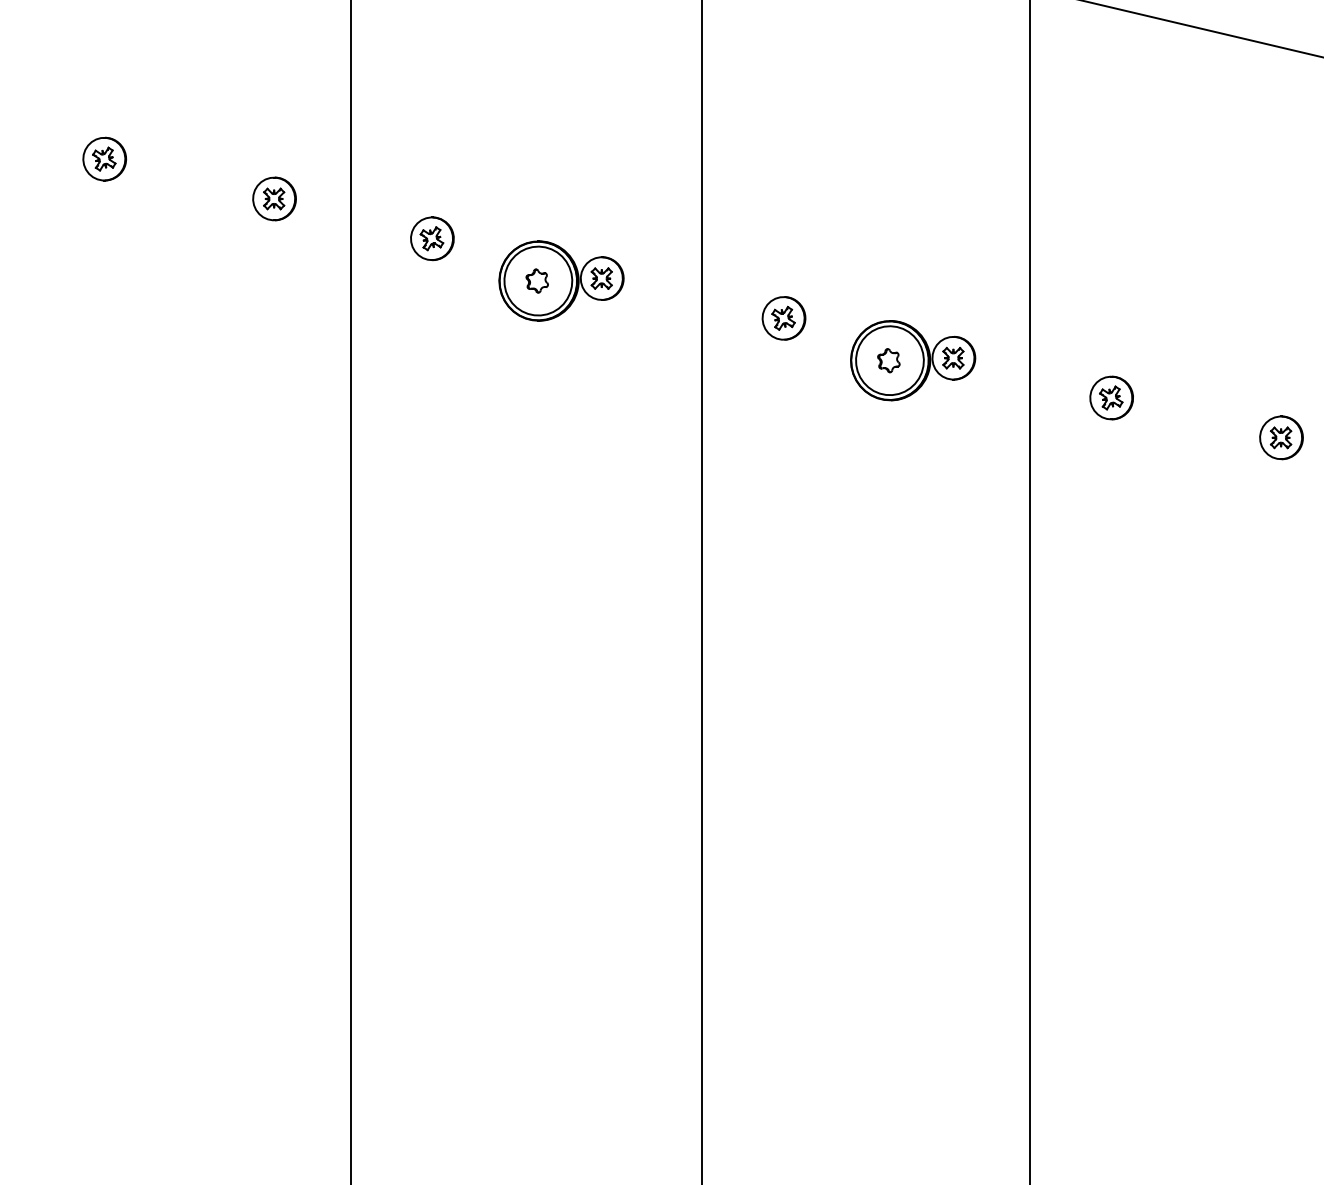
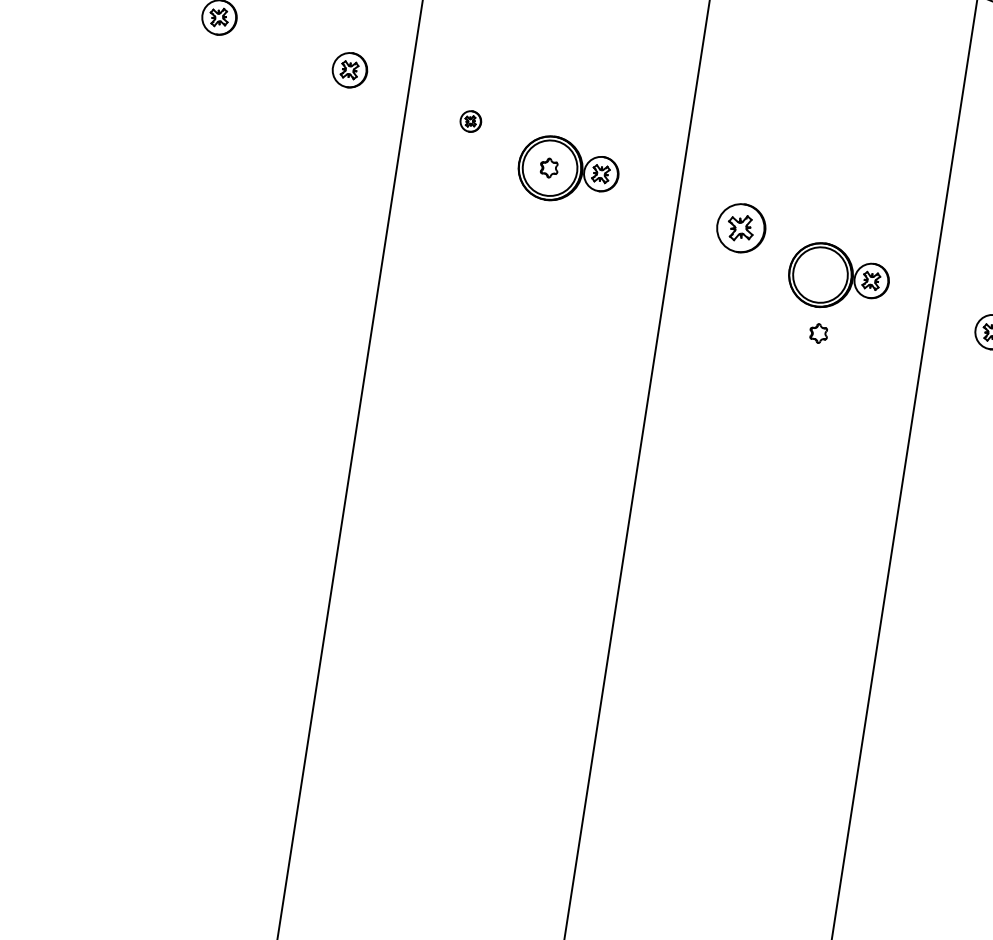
part: (432, 238) -> (470, 121), size x0.6
part: (783, 318) -> (740, 228), size x1.4
part: (888, 360) -> (818, 333), moved

